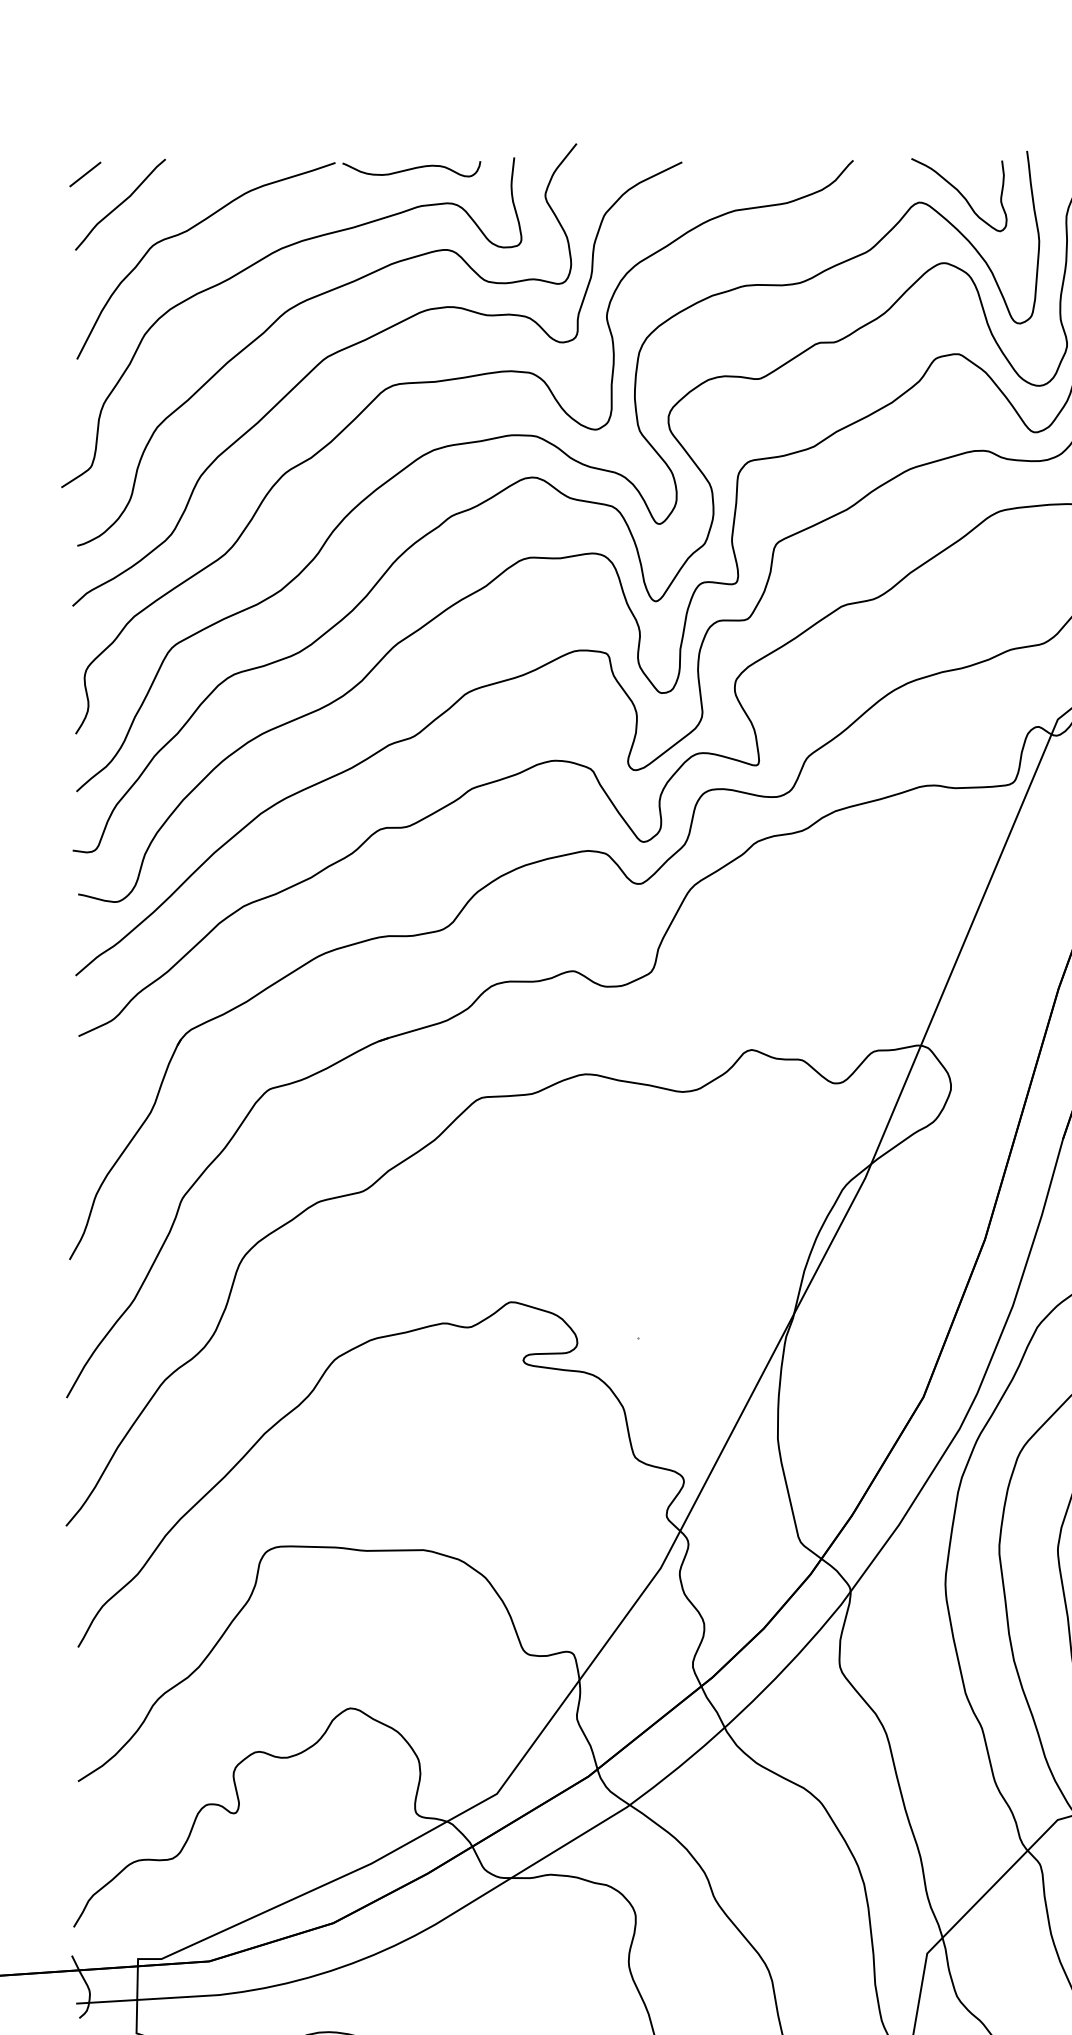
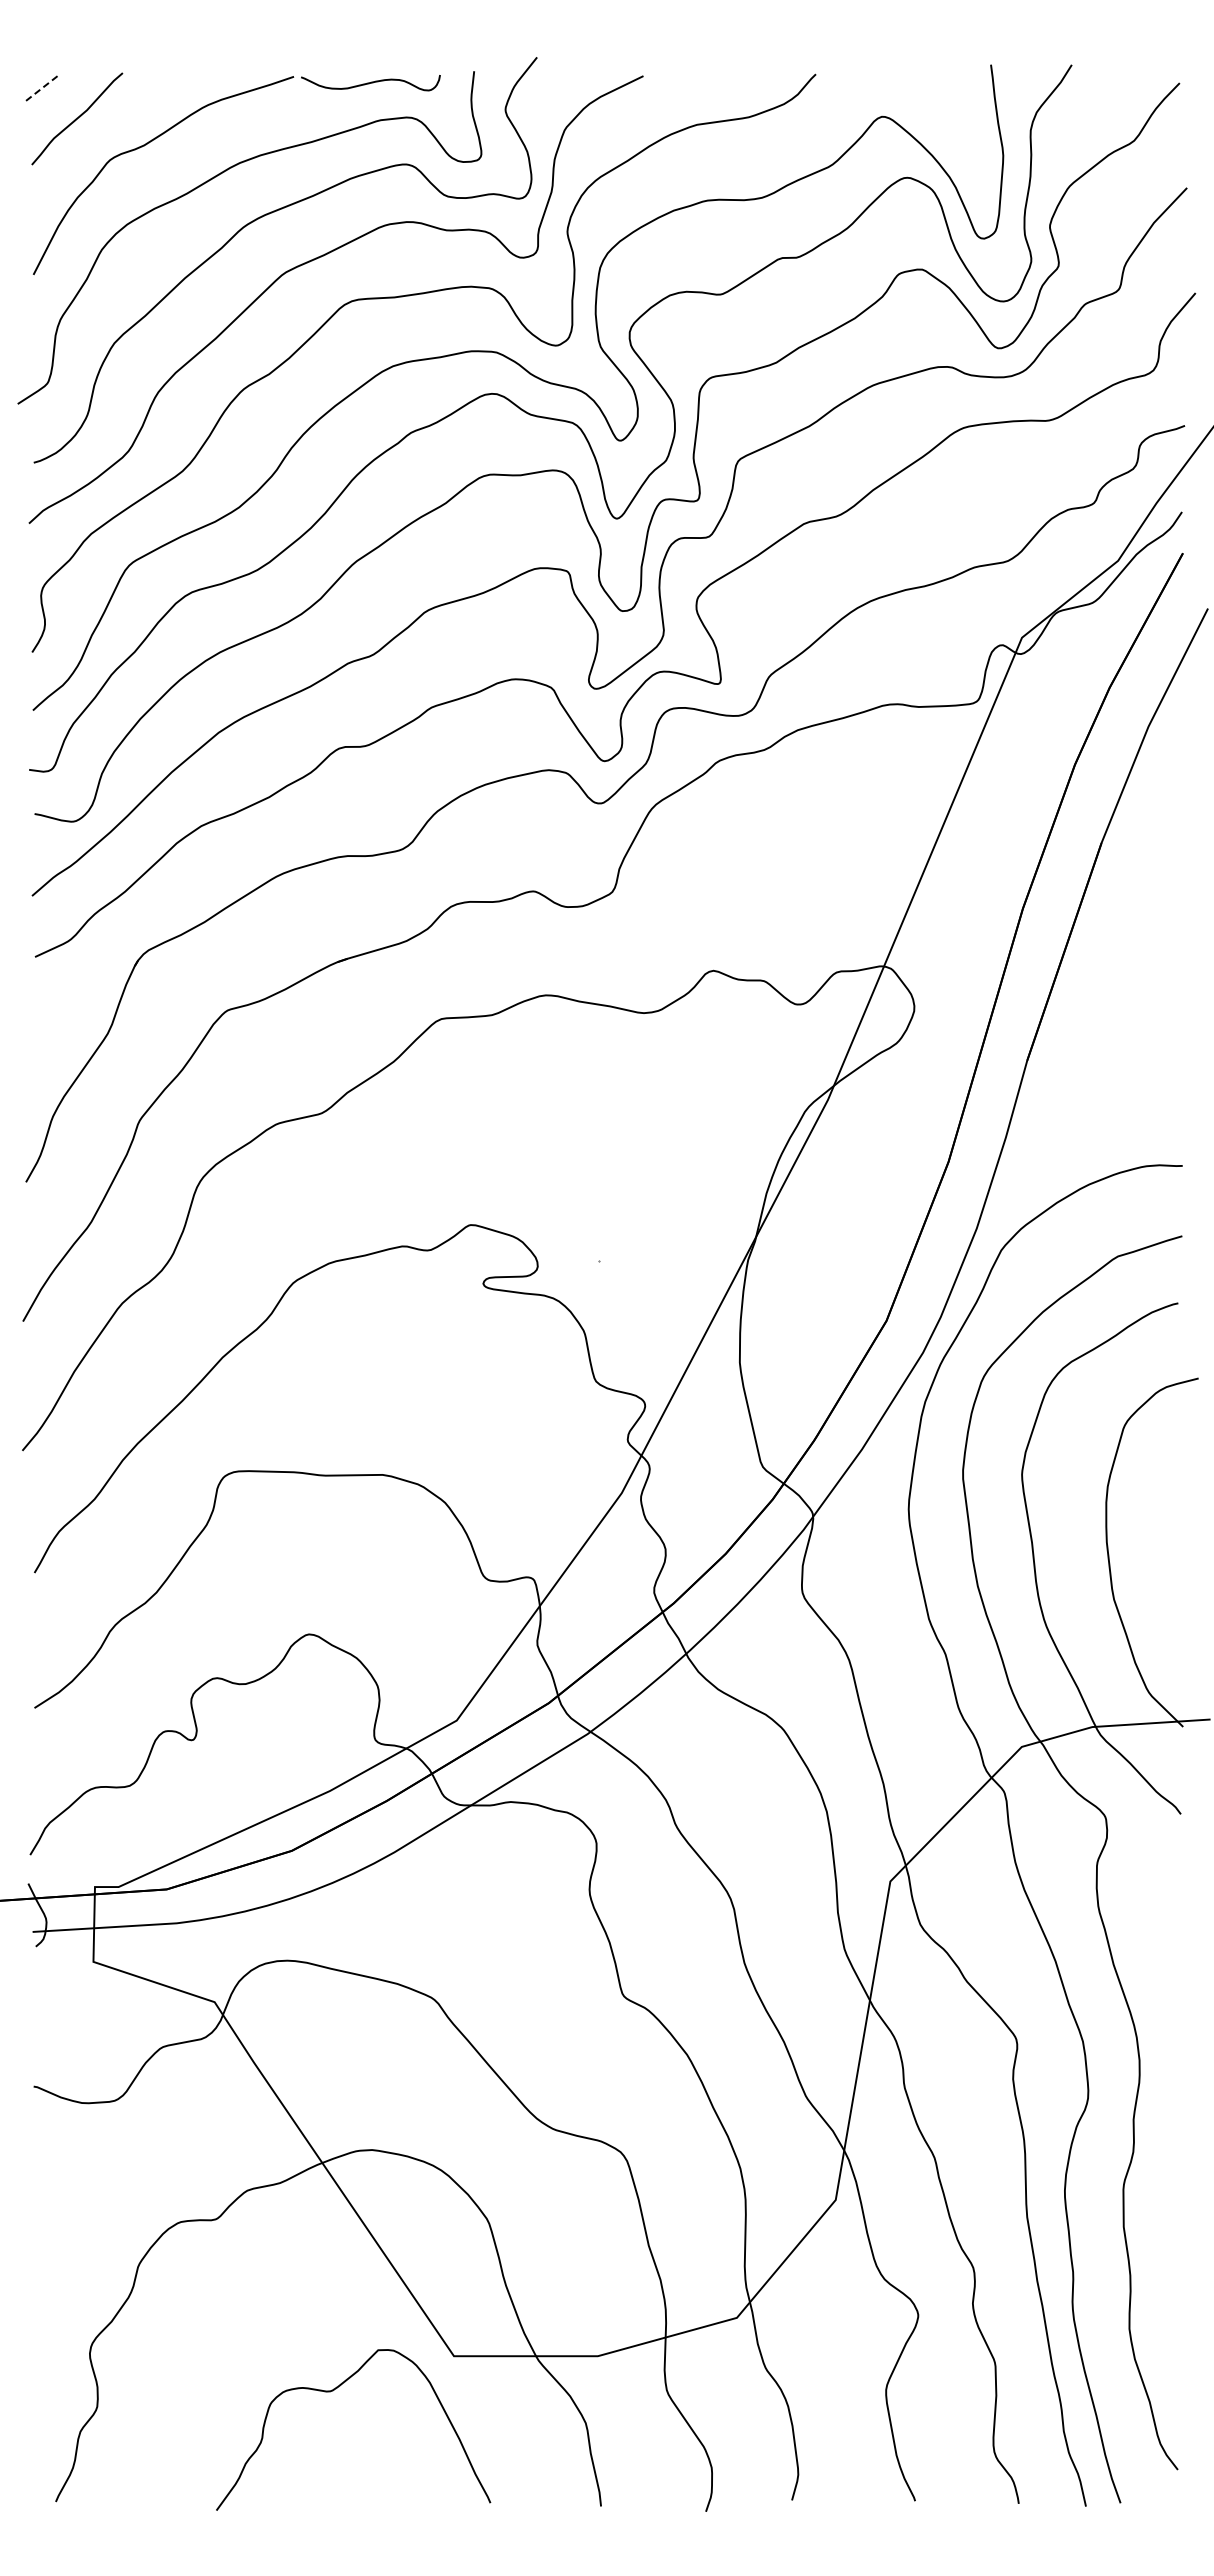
line: (85, 174) -> (42, 88), solid -> dashed
curve: (960, 194) -> (923, 108), removed

